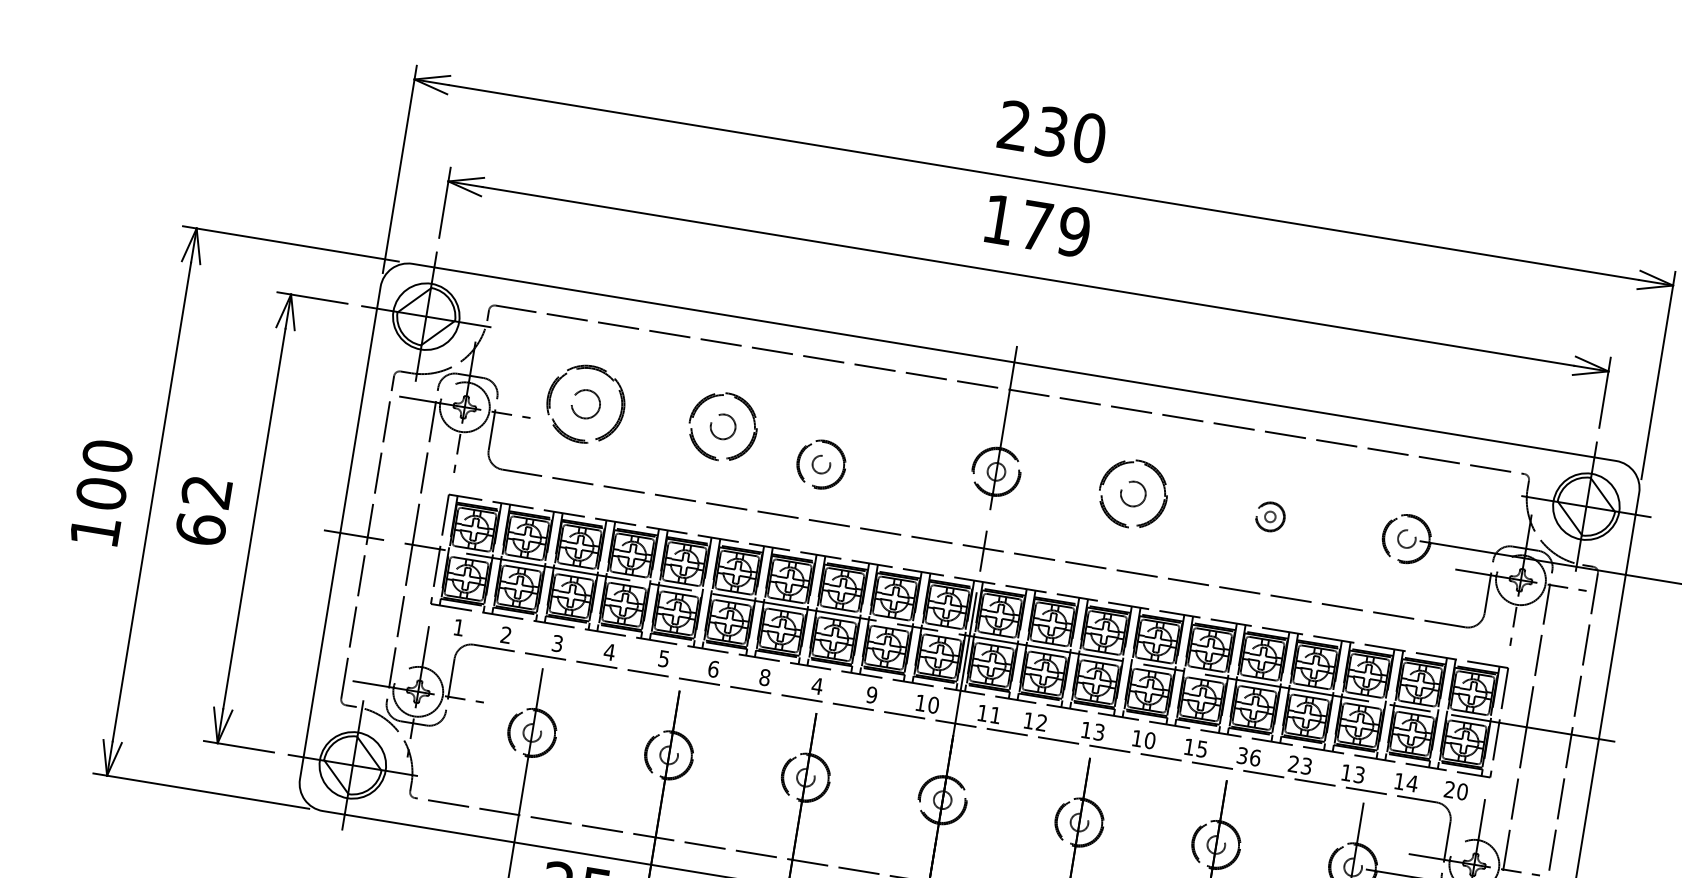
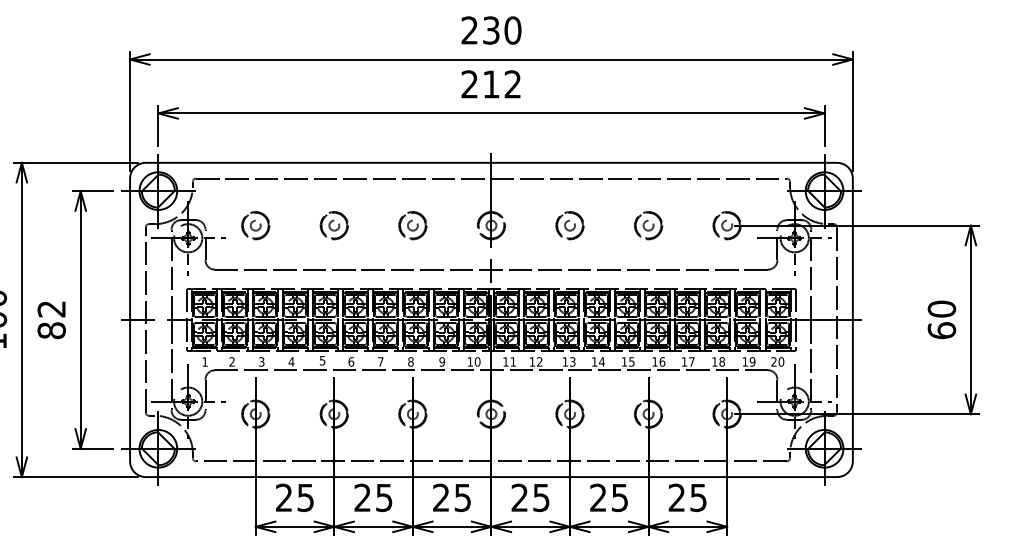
text: (1036, 226) -> (491, 84), 179 -> 212
part: (585, 404) -> (255, 225), size x0.62
part: (721, 426) -> (333, 225), size x0.71
part: (820, 464) -> (412, 225), moved
part: (1132, 493) -> (569, 225), size x0.71
part: (1269, 516) -> (648, 225), size x1.67
text: (200, 528) -> (51, 330), 62 -> 82
text: (764, 676) -> (380, 361), 8 -> 7
text: (816, 685) -> (410, 361), 4 -> 8
text: (1149, 739) -> (601, 361), 10 -> 14
text: (1241, 754) -> (654, 361), 36 -> 16
text: (1299, 764) -> (687, 361), 23 -> 17
text: (1358, 773) -> (721, 361), 13 -> 18
text: (1412, 782) -> (752, 361), 14 -> 19

